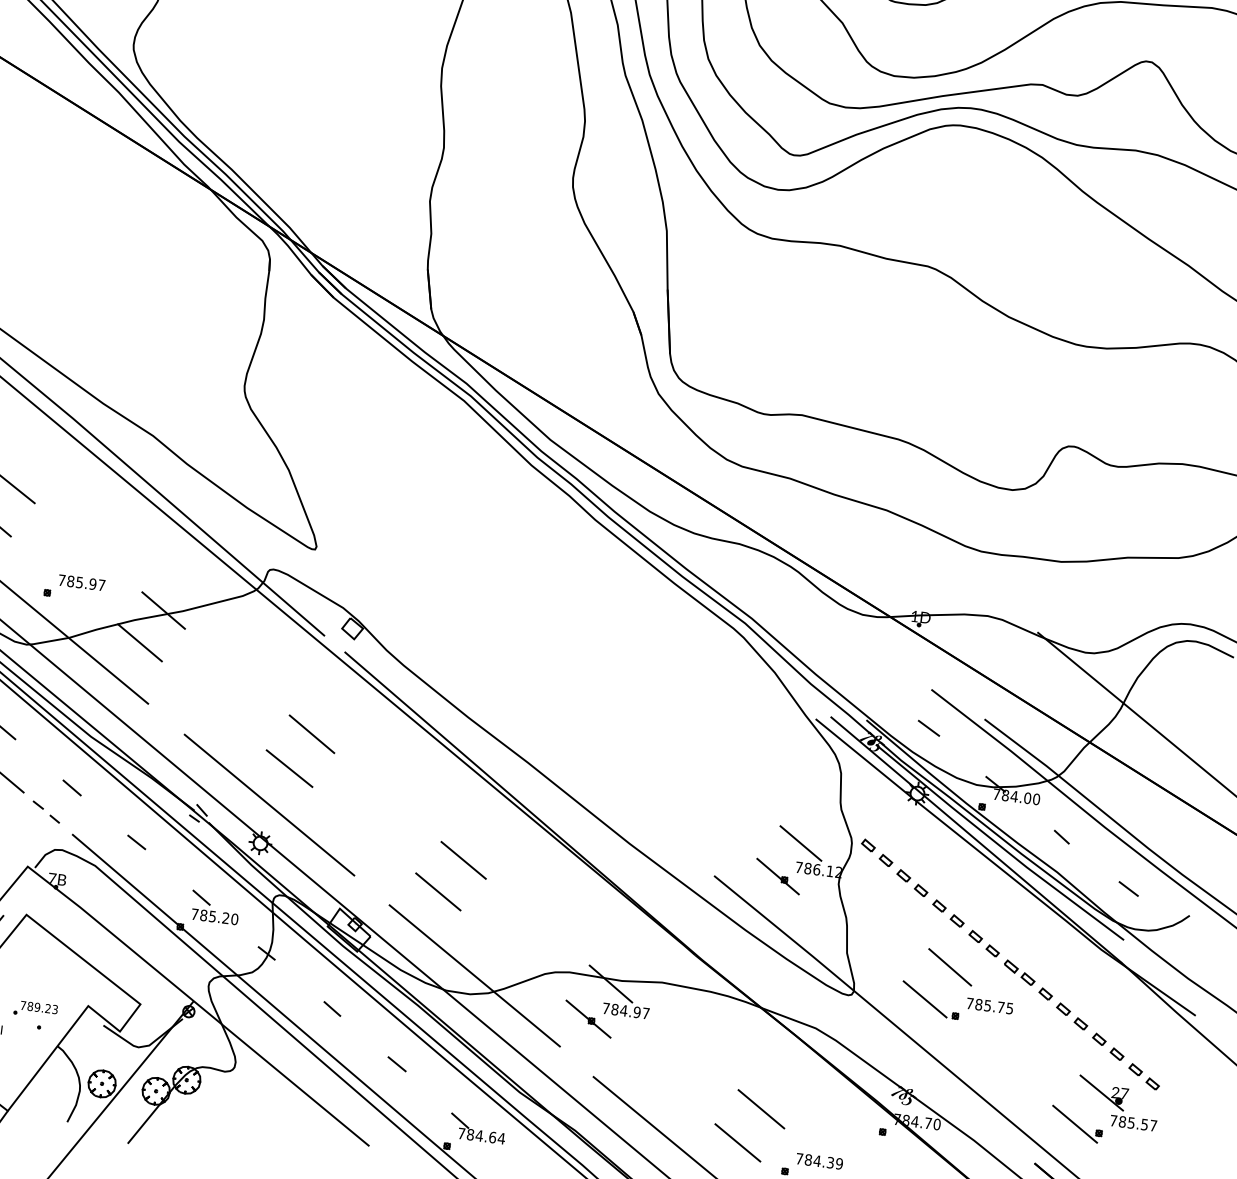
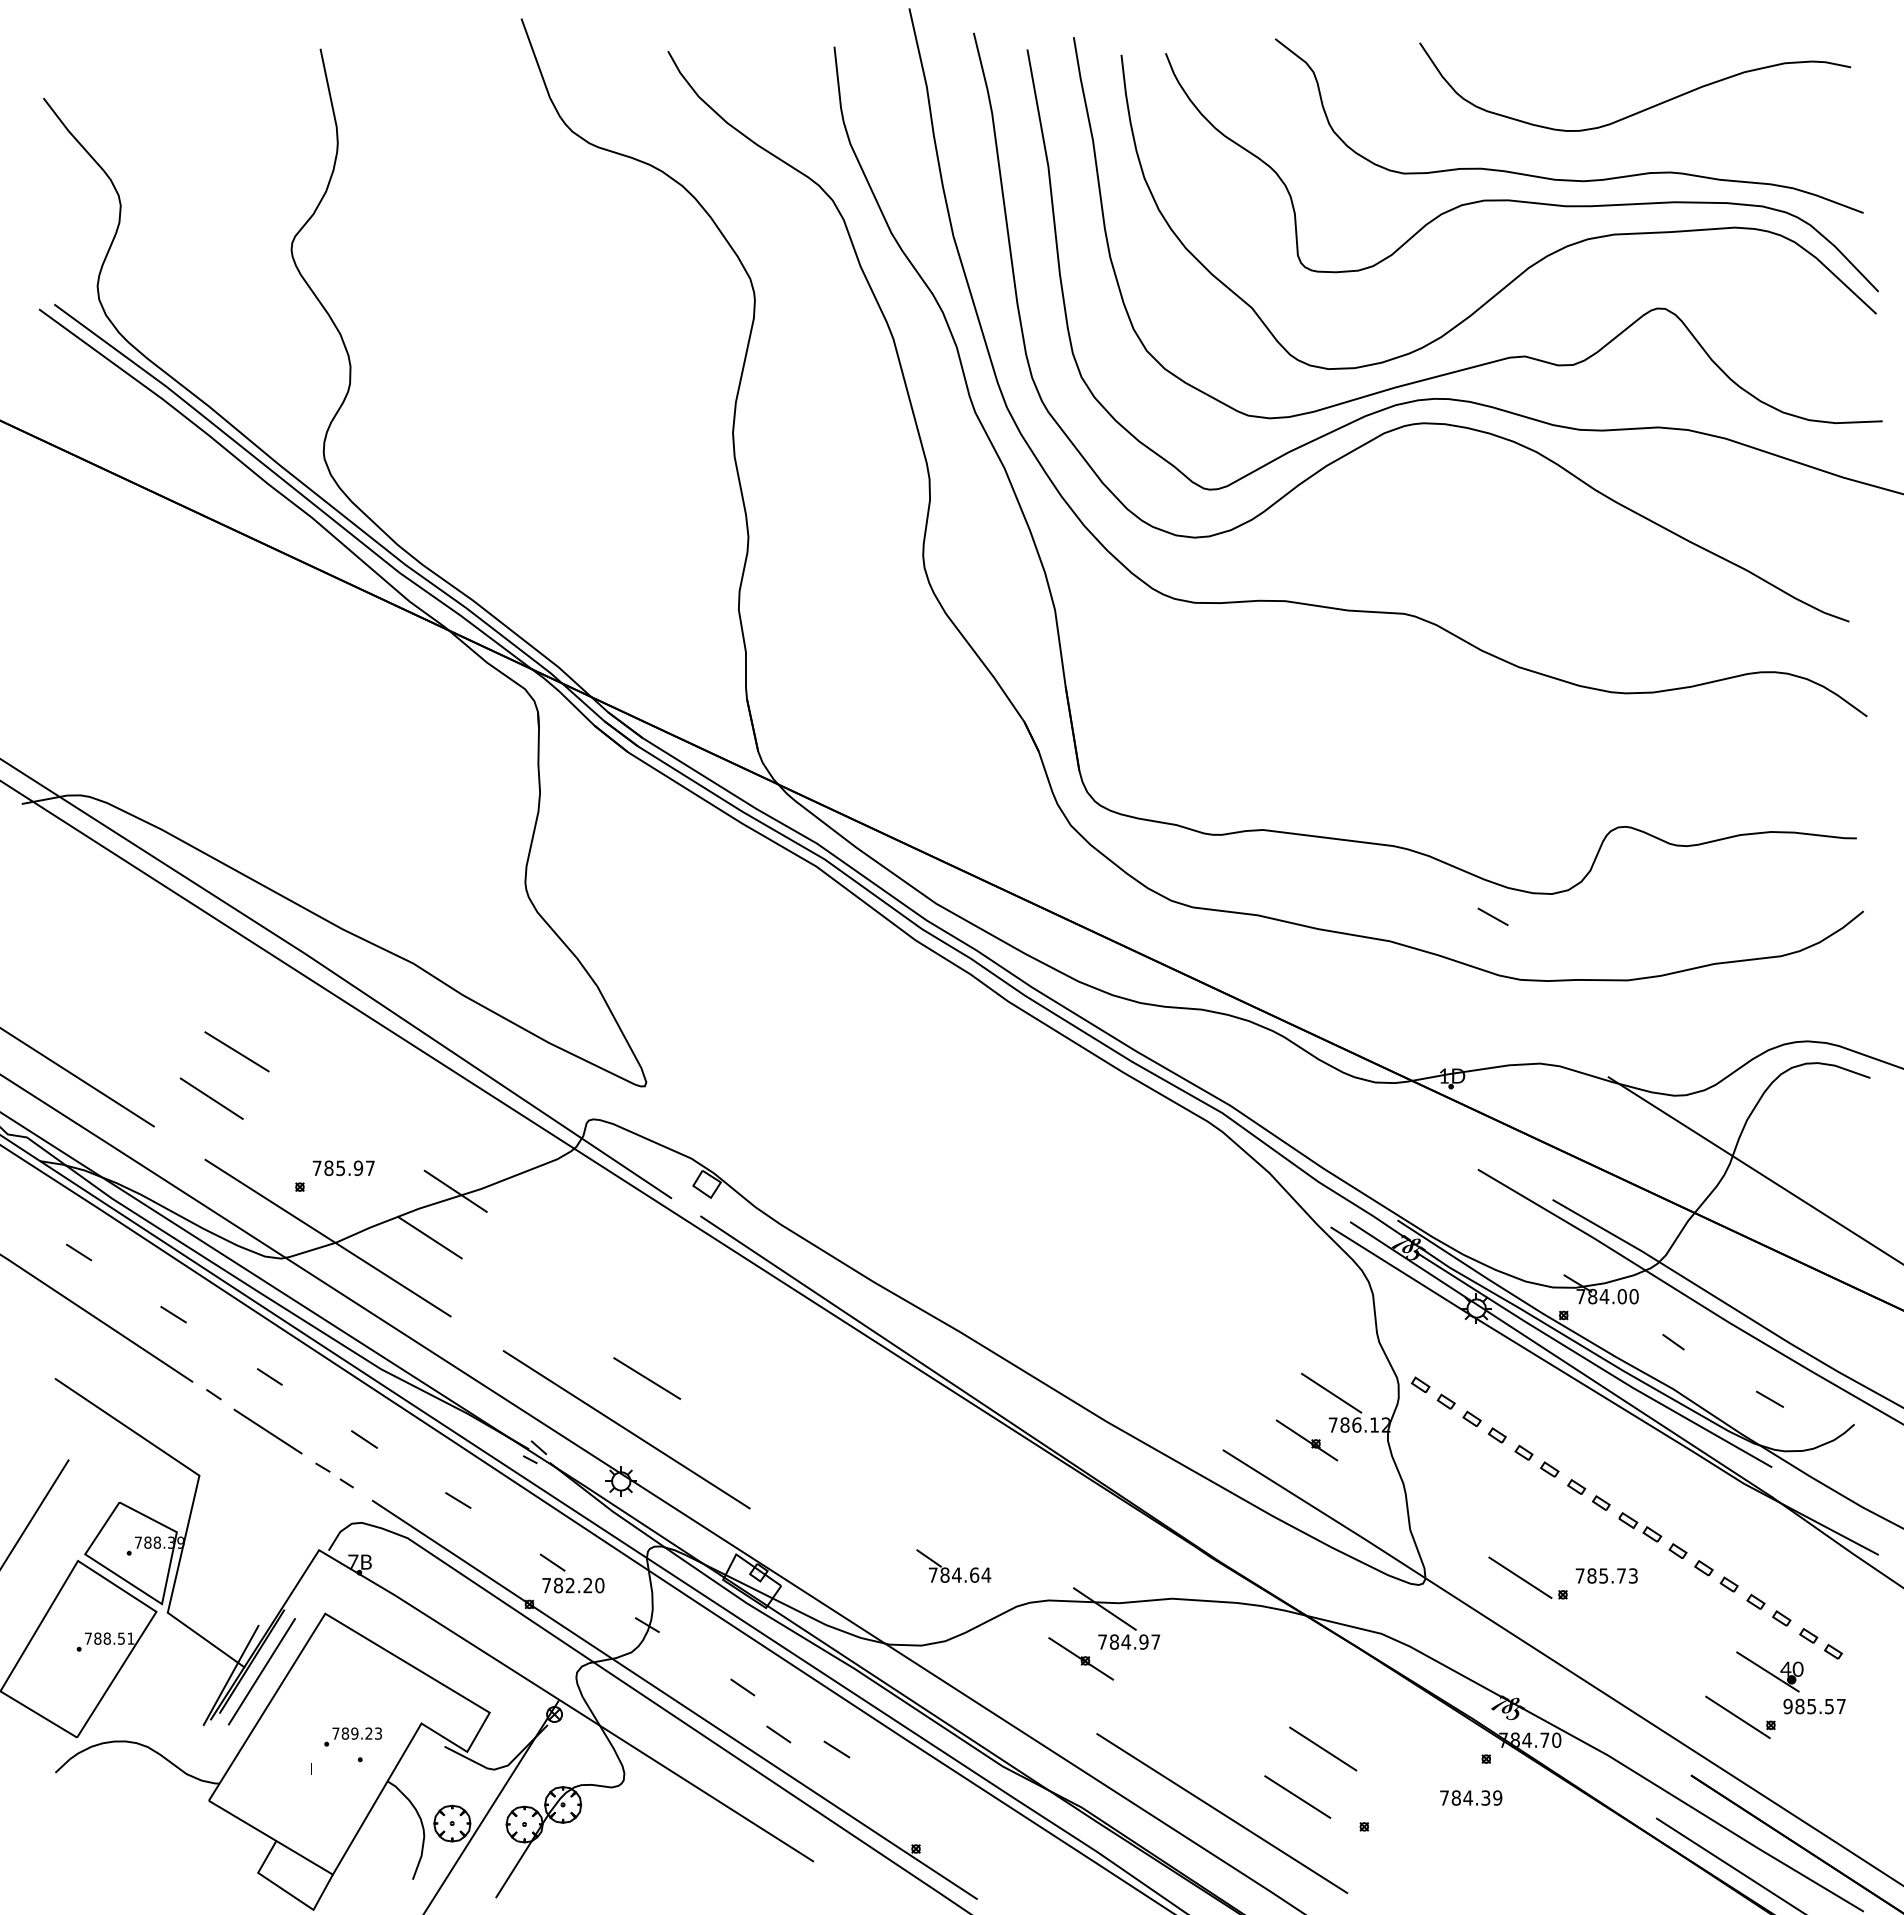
line: (928, 728) -> (1492, 916), moved
line: (311, 734) -> (670, 1329), removed
line: (463, 860) -> (890, 1470), removed
line: (438, 891) -> (862, 1515), removed
text: (212, 916) -> (569, 1585), 785.20 -> 782.20
line: (949, 967) -> (1547, 1531), removed
line: (474, 975) -> (924, 1620), removed
text: (1010, 1008) -> (1633, 1575), 785.75 -> 785.73
line: (354, 1047) -> (778, 1734), added
text: (1119, 1092) -> (1791, 1668), 27 -> 40
text: (1113, 1120) -> (1787, 1706), 785.57 -> 985.57
part: (477, 1128) -> (953, 1565), moved
text: (819, 1161) -> (1471, 1797), moved

